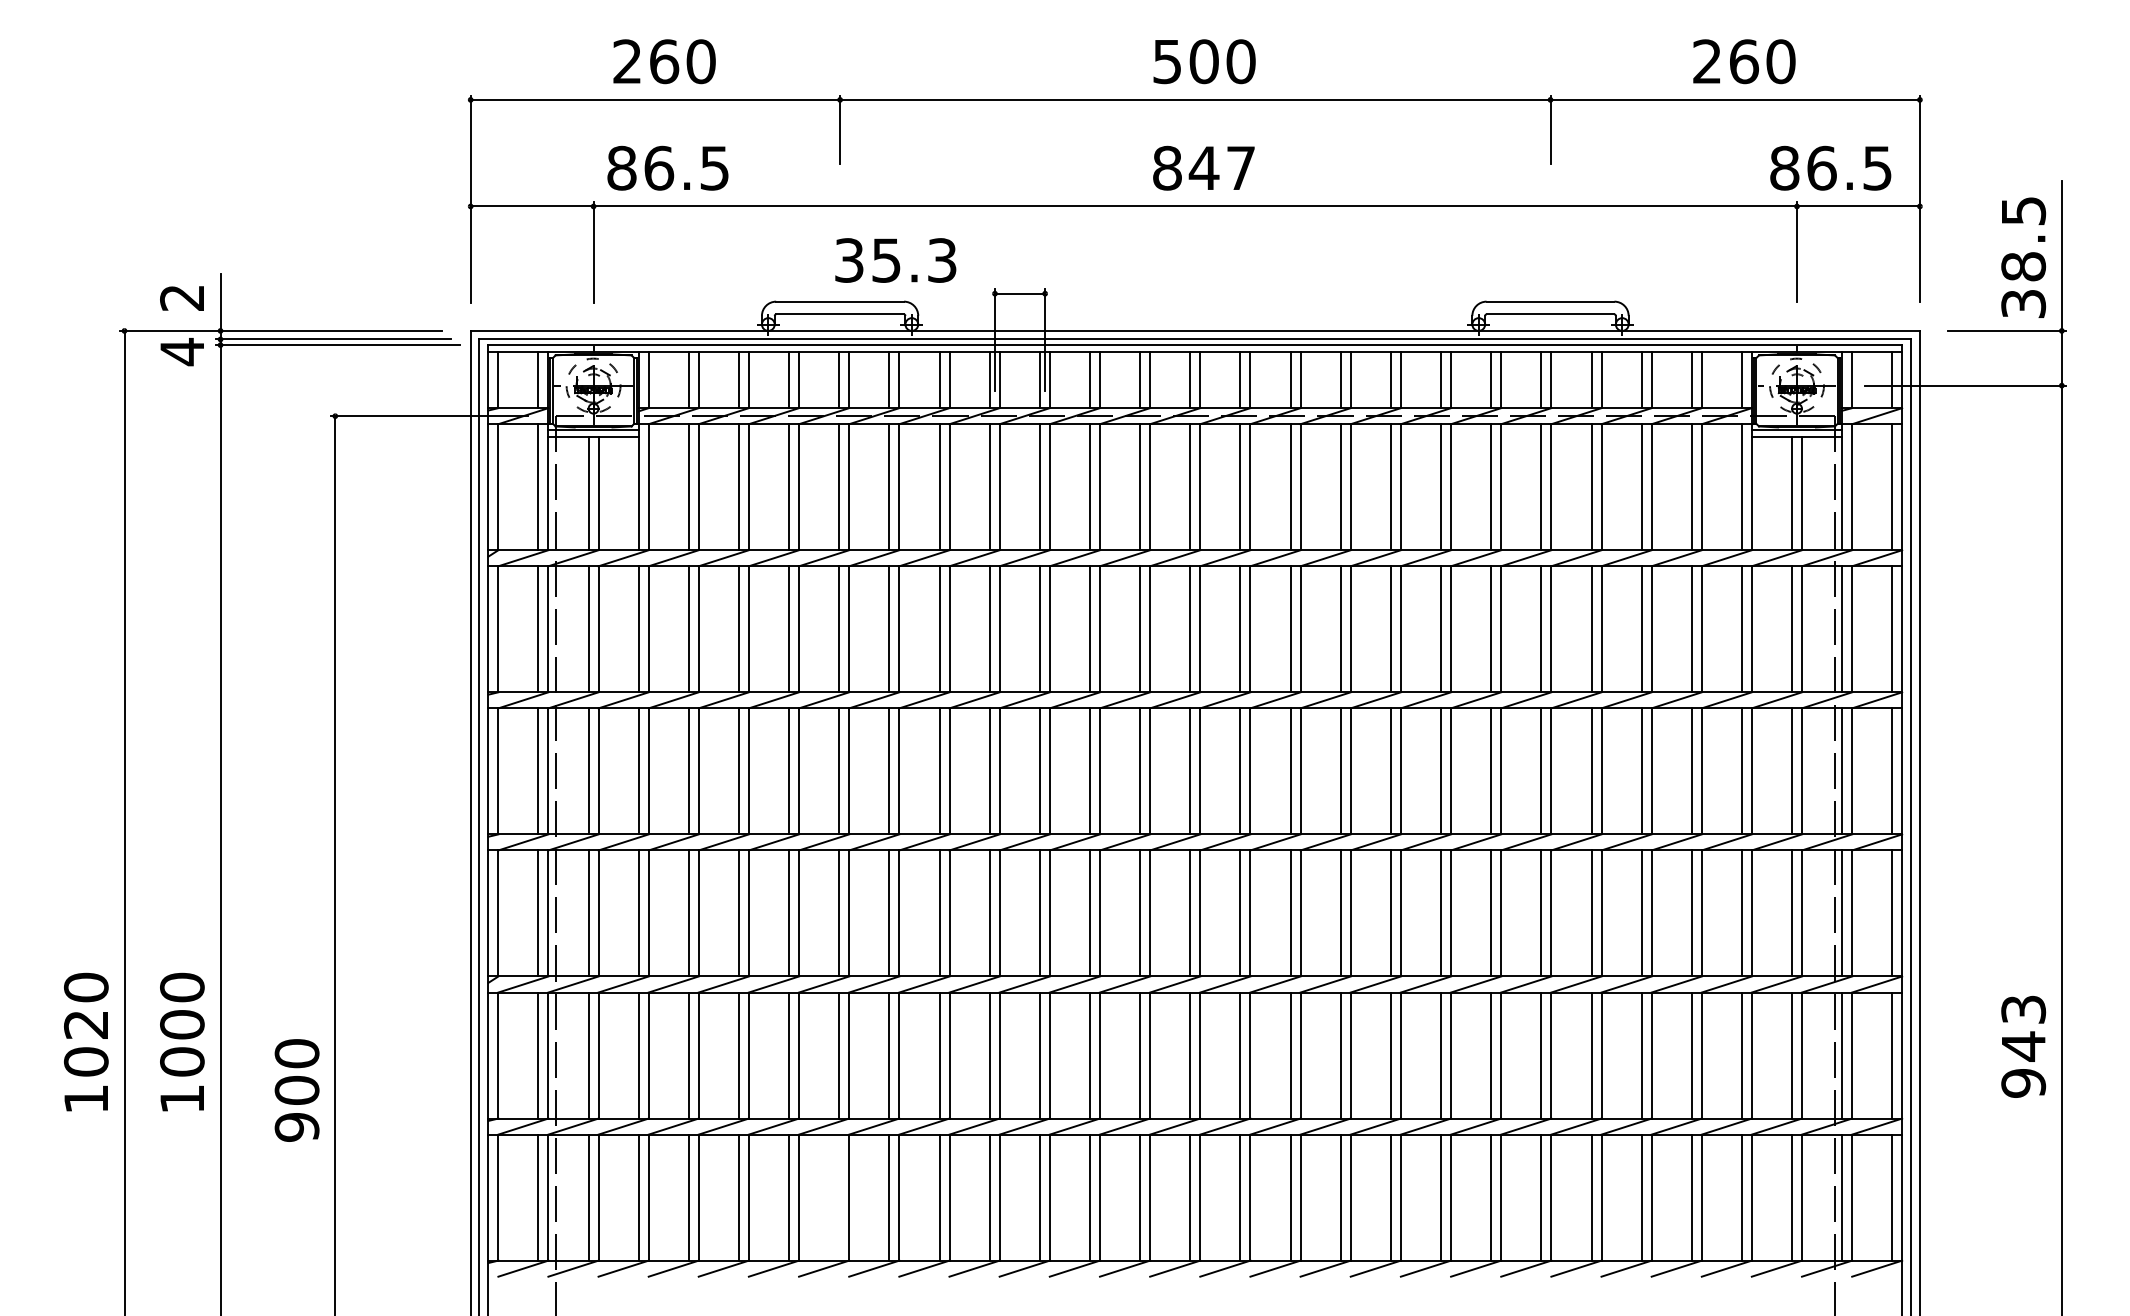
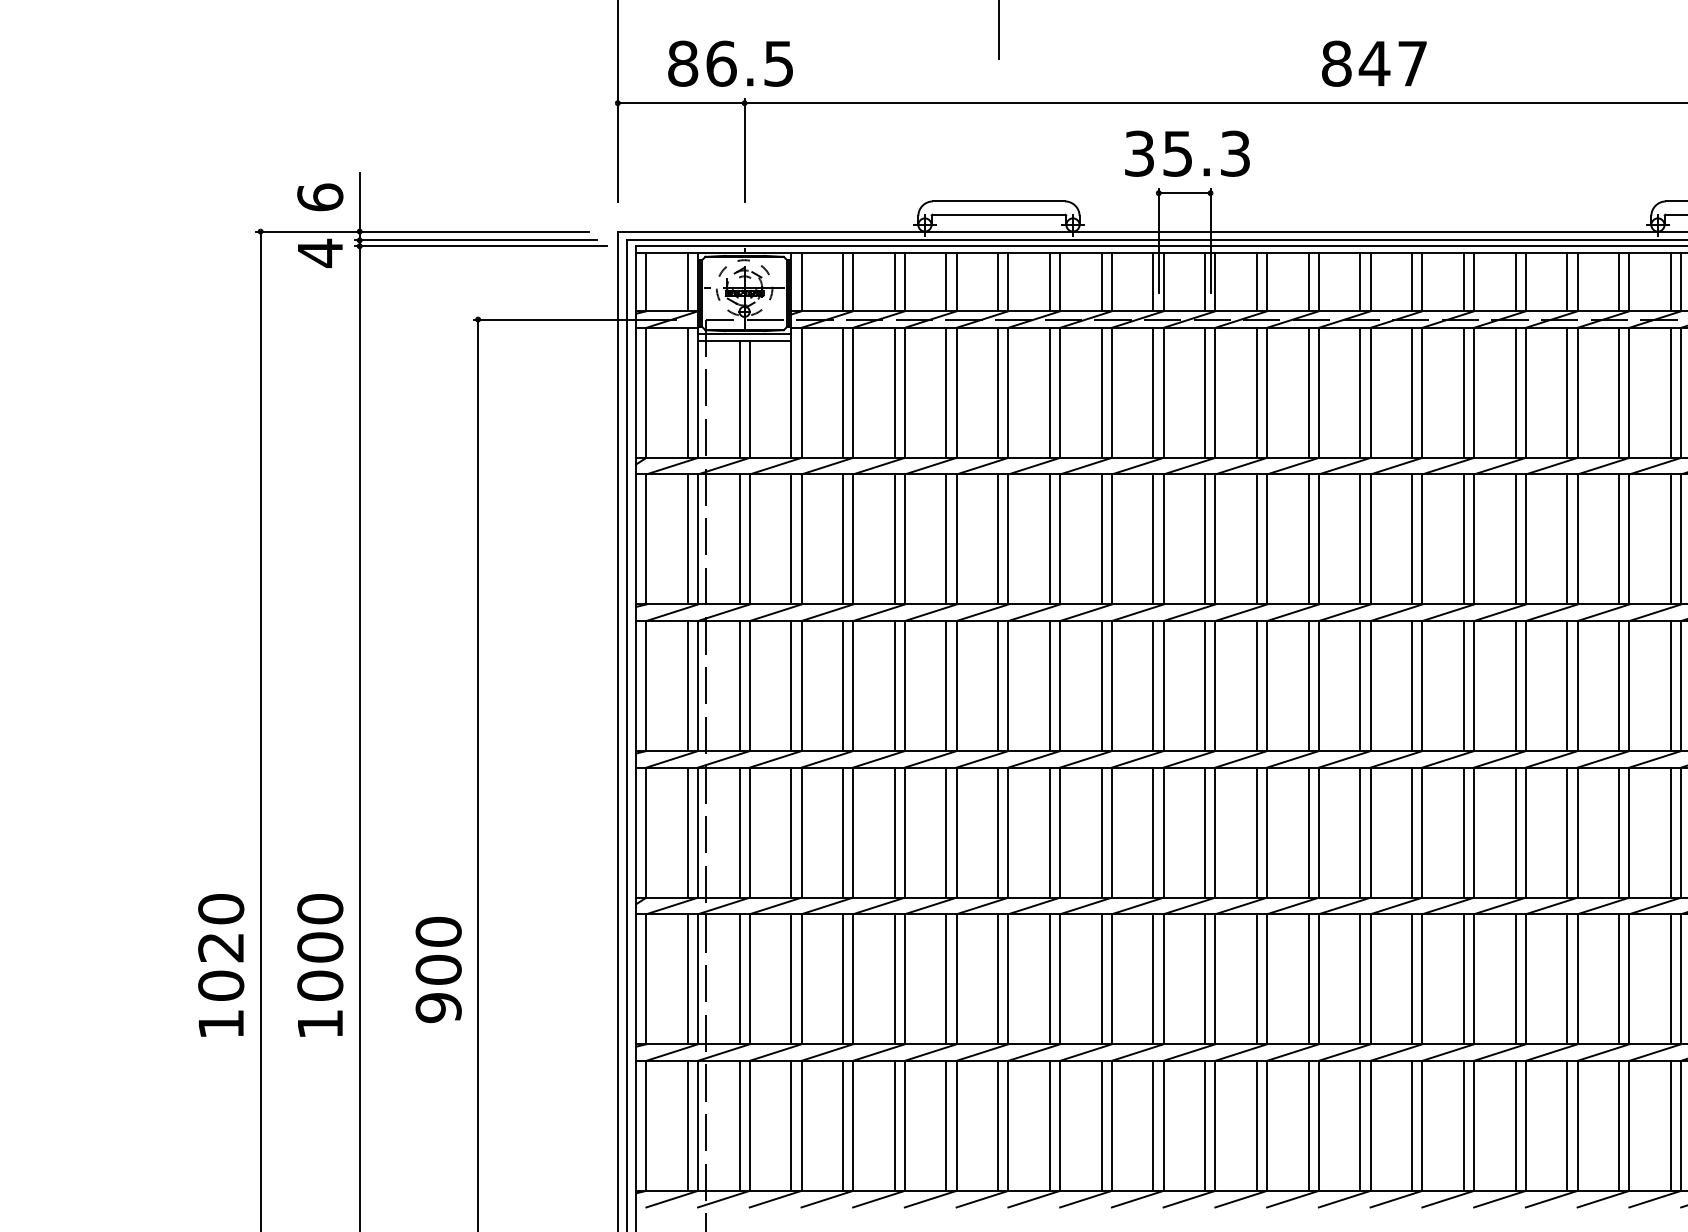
text: (667, 167) -> (730, 62), moved
text: (895, 260) -> (1187, 153), moved
text: (182, 297) -> (320, 197), 2 -> 6
text: (296, 1090) -> (438, 969), moved
line: (839, 1197) -> (998, 1125), added

